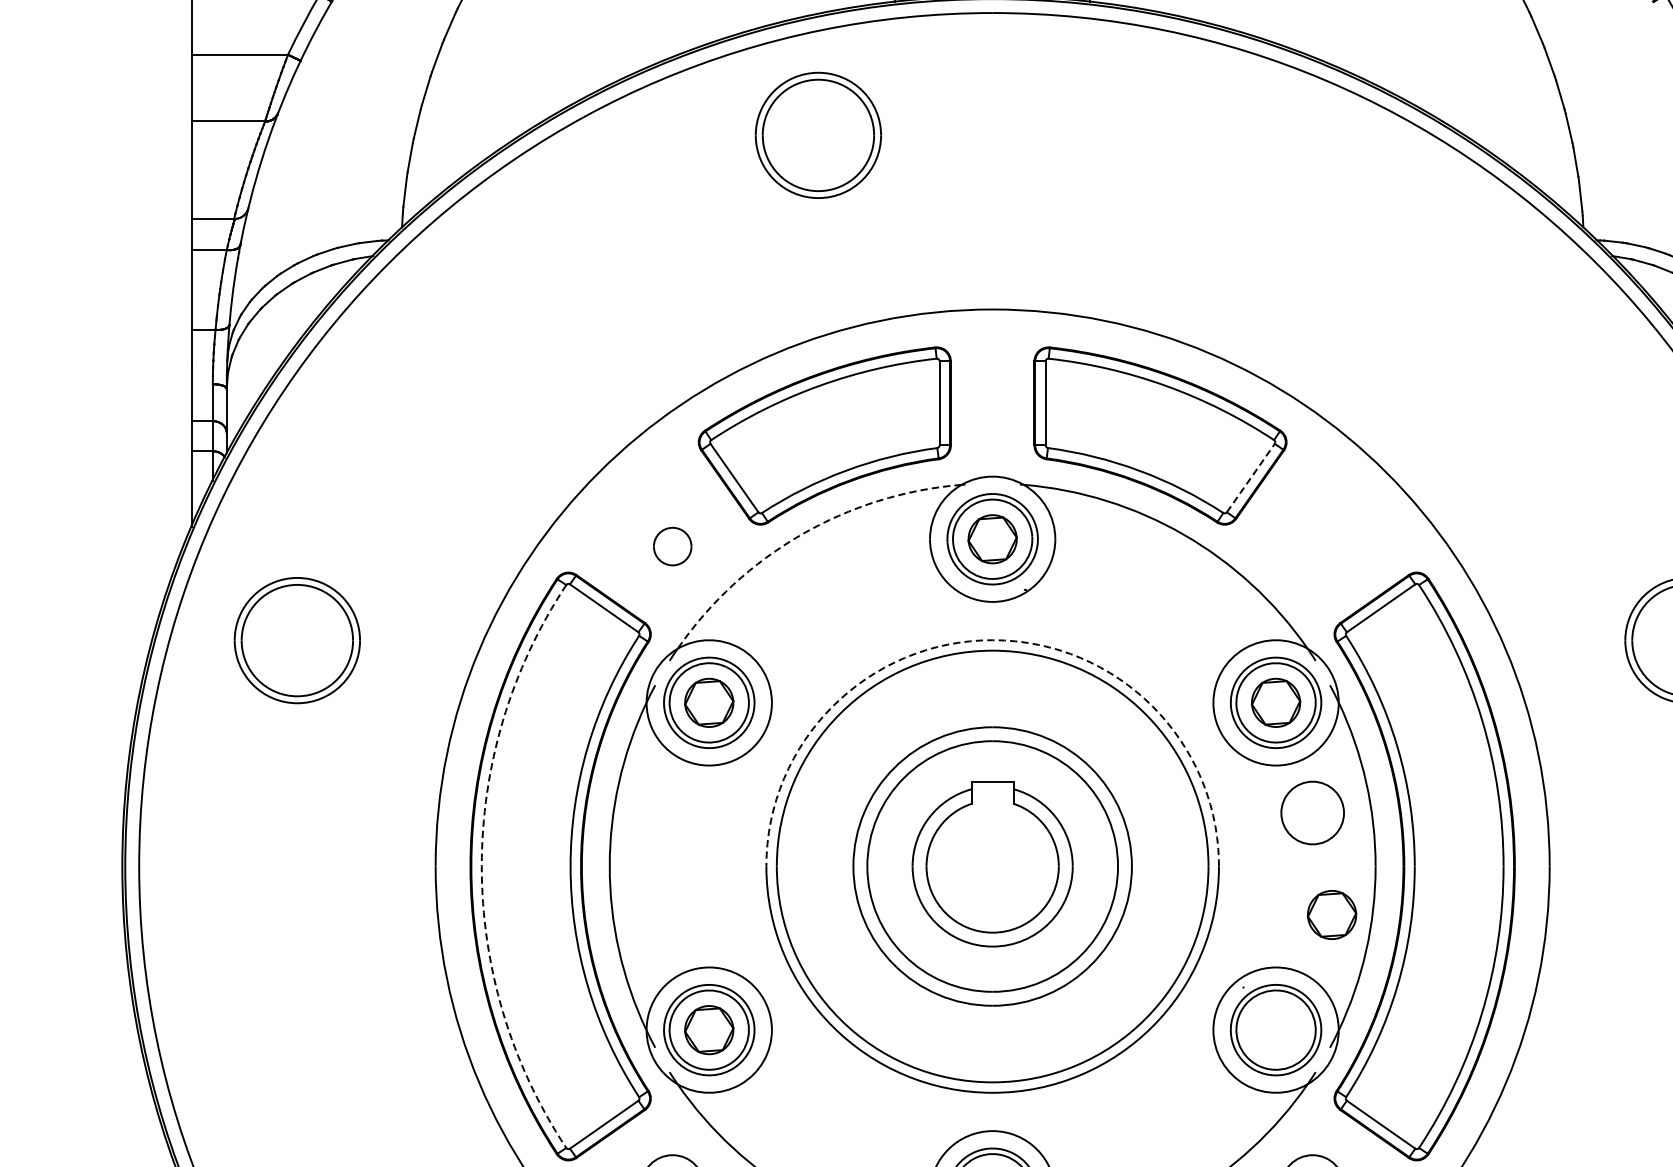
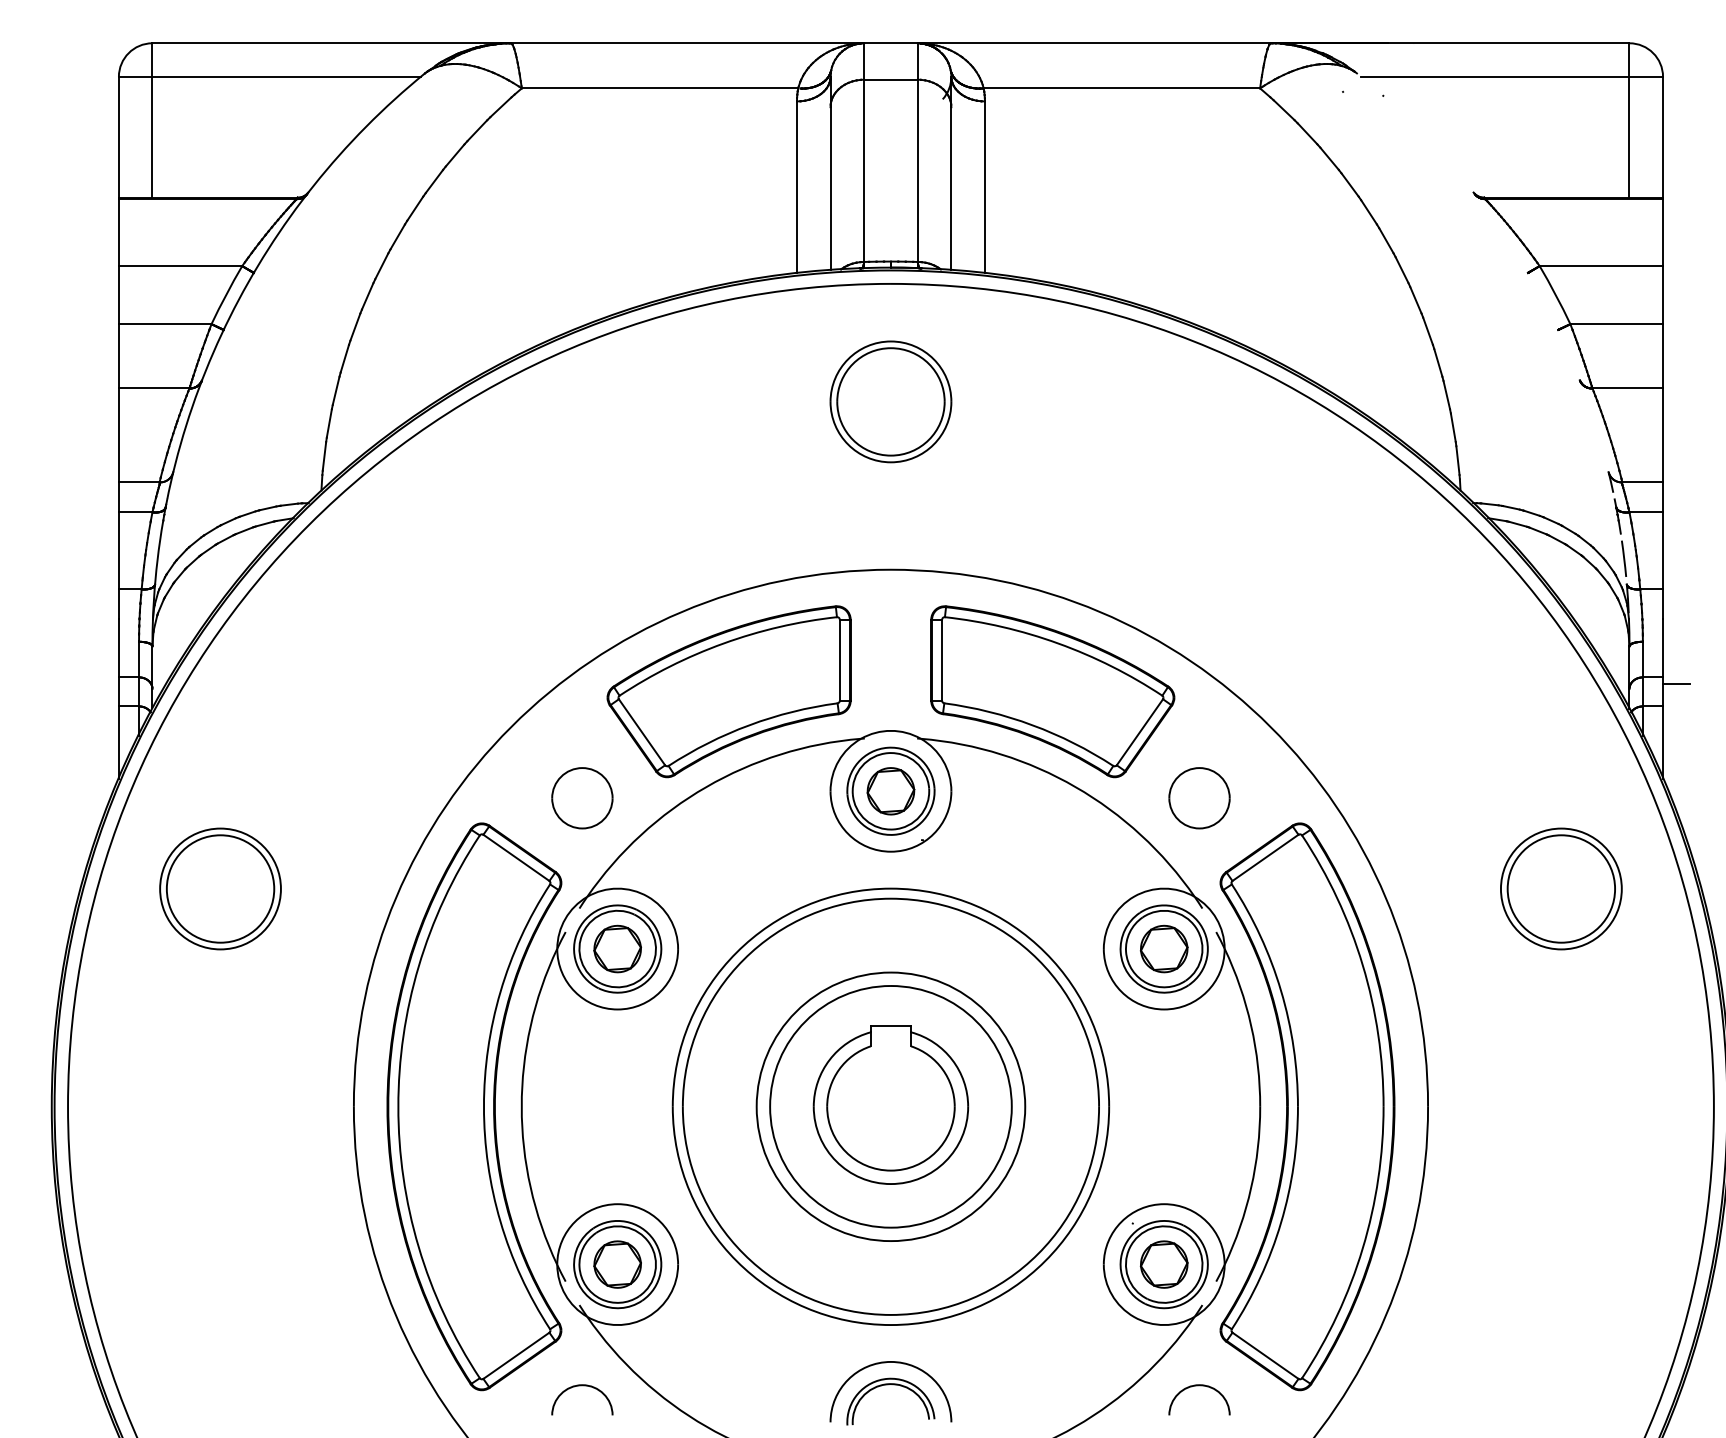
part: (817, 135) -> (890, 401), moved
line: (1251, 477) -> (1140, 731), dashed -> solid
arc: (801, 535) -> (706, 787), dashed -> solid
part: (672, 546) -> (582, 798), size x1.67
arc: (992, 640) -> (890, 888), dashed -> solid
part: (1312, 813) -> (1199, 798), moved
arc: (481, 866) -> (398, 1106), dashed -> solid
part: (1331, 914) -> (1163, 1264), moved

